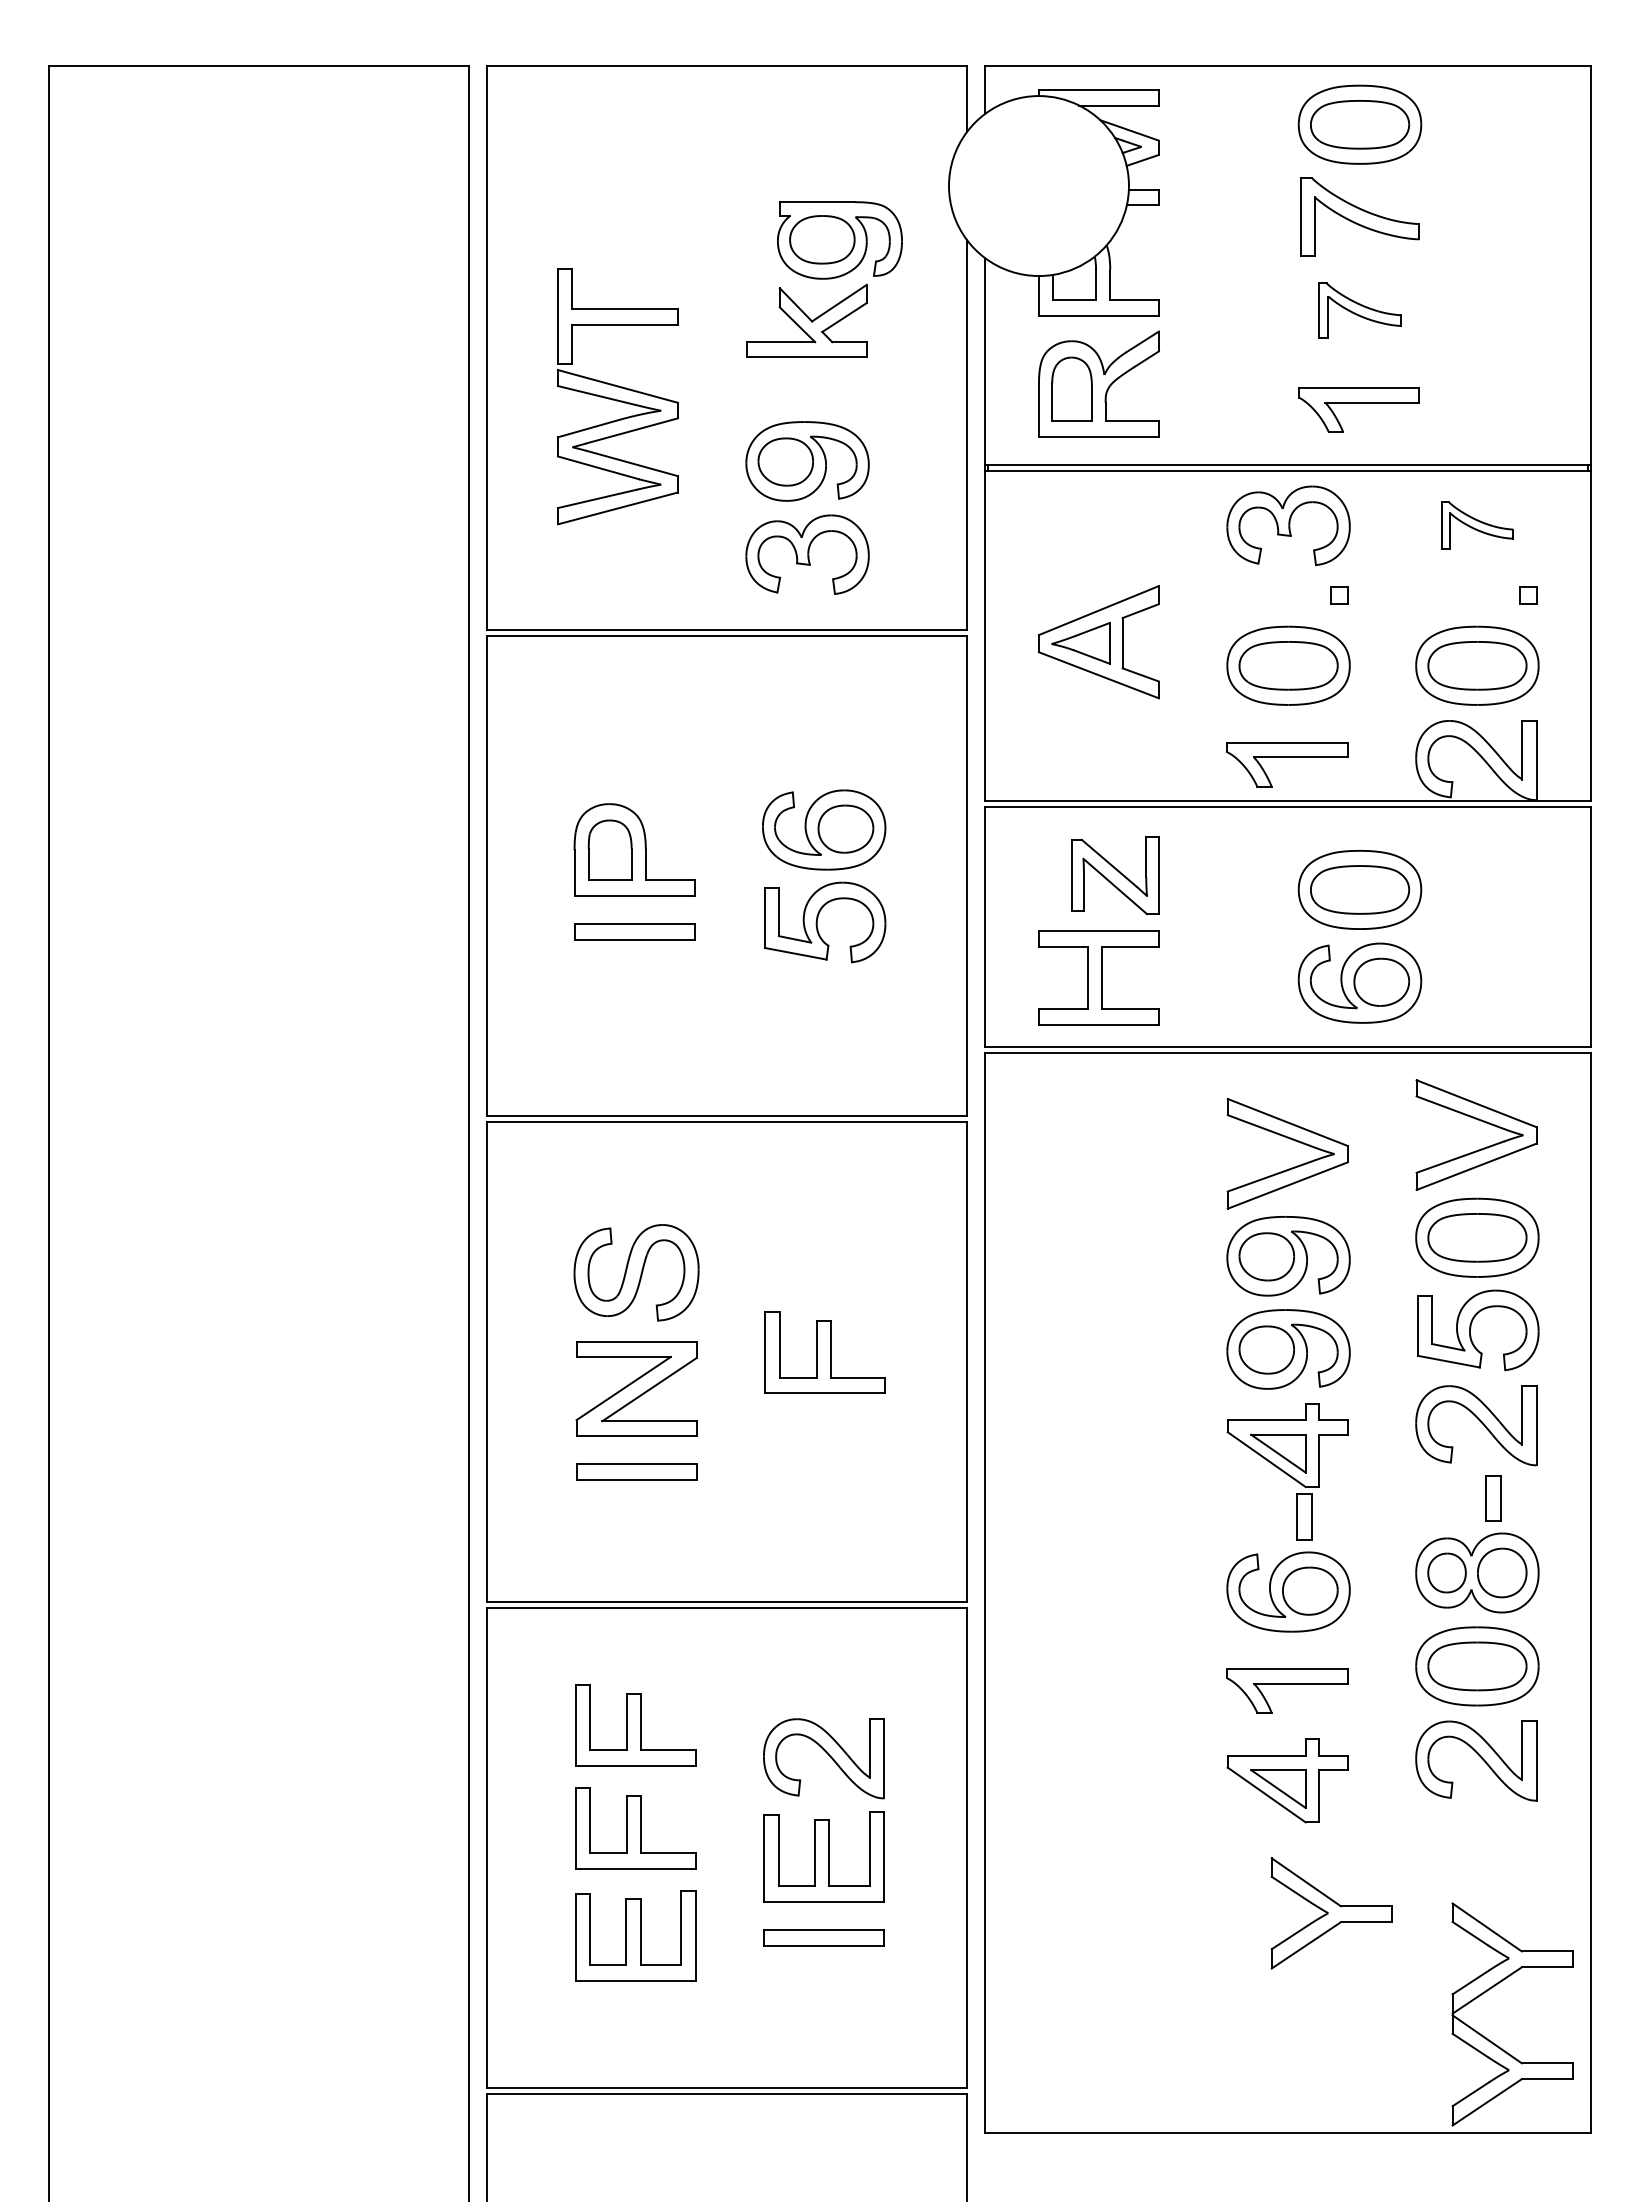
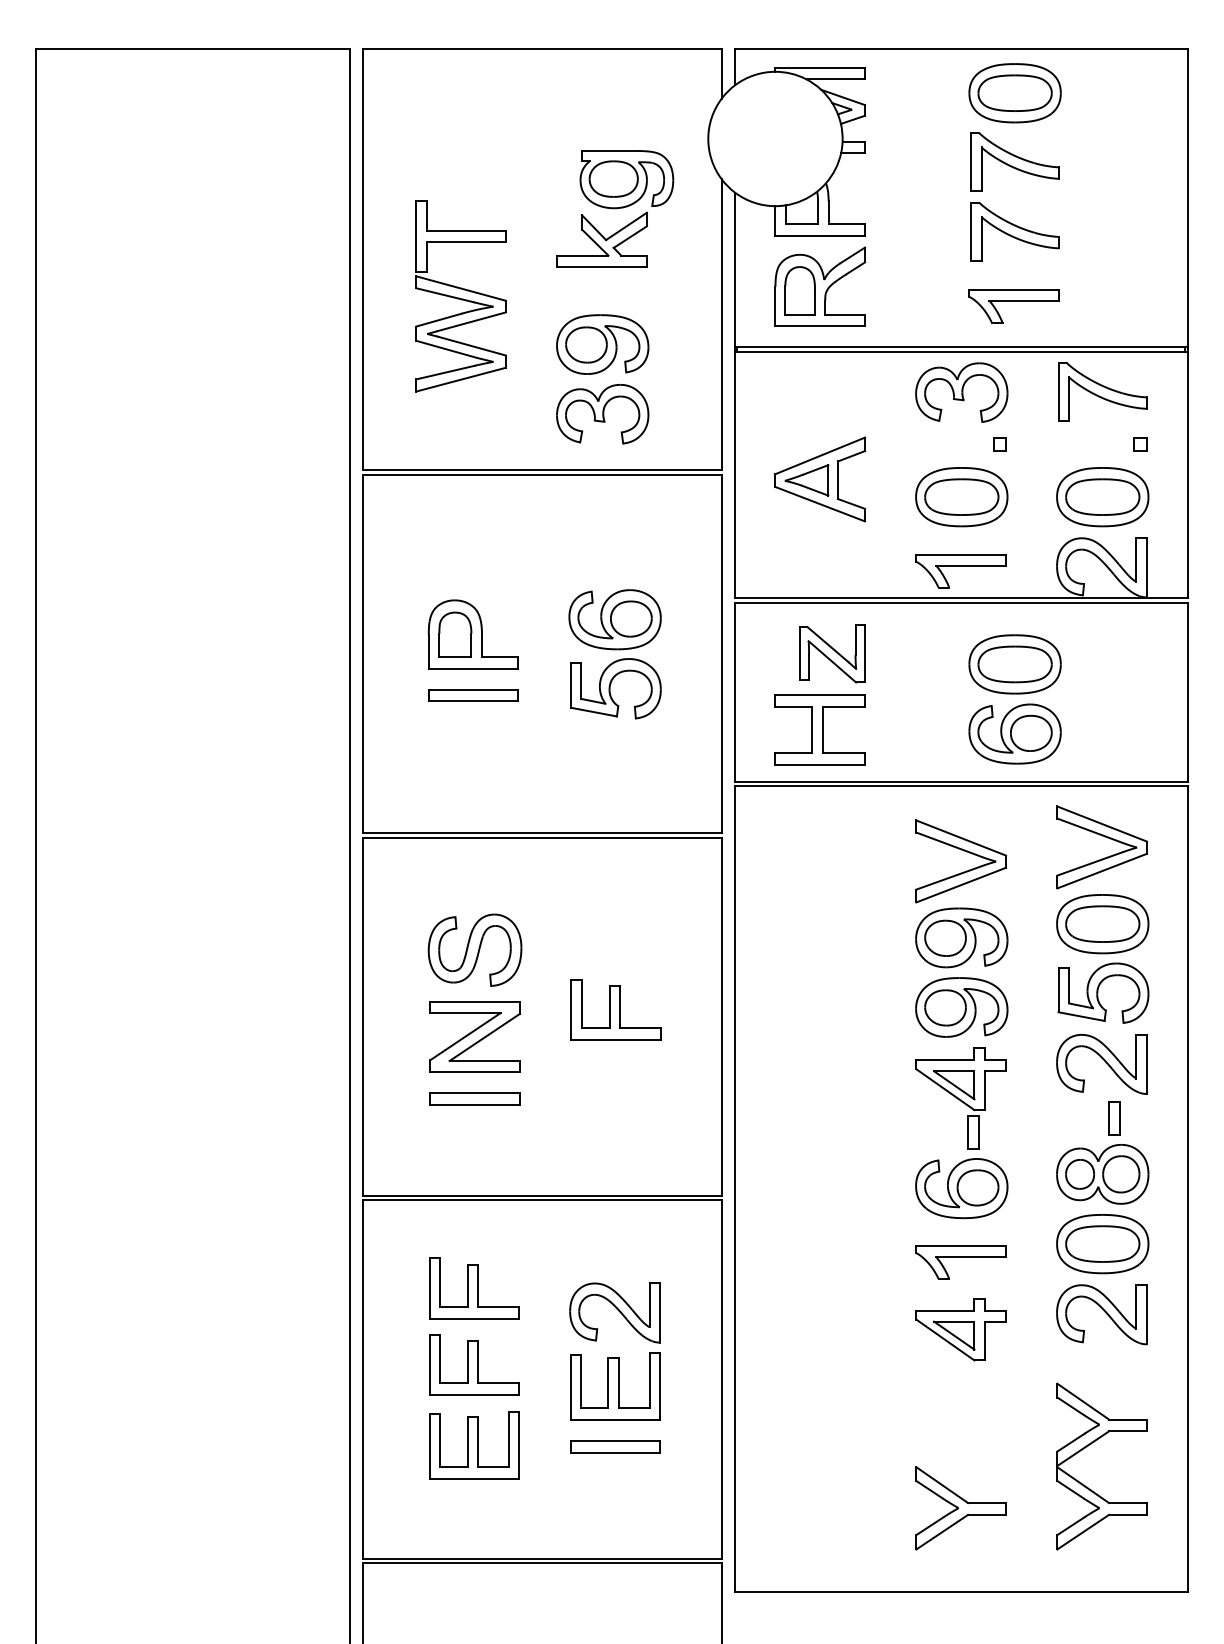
part: (1359, 310) -> (1014, 231), size x1.43
part: (1477, 525) -> (1102, 392), size x1.67
part: (1331, 1913) -> (960, 1508), moved
part: (1495, 1986) -> (1089, 1445), moved

